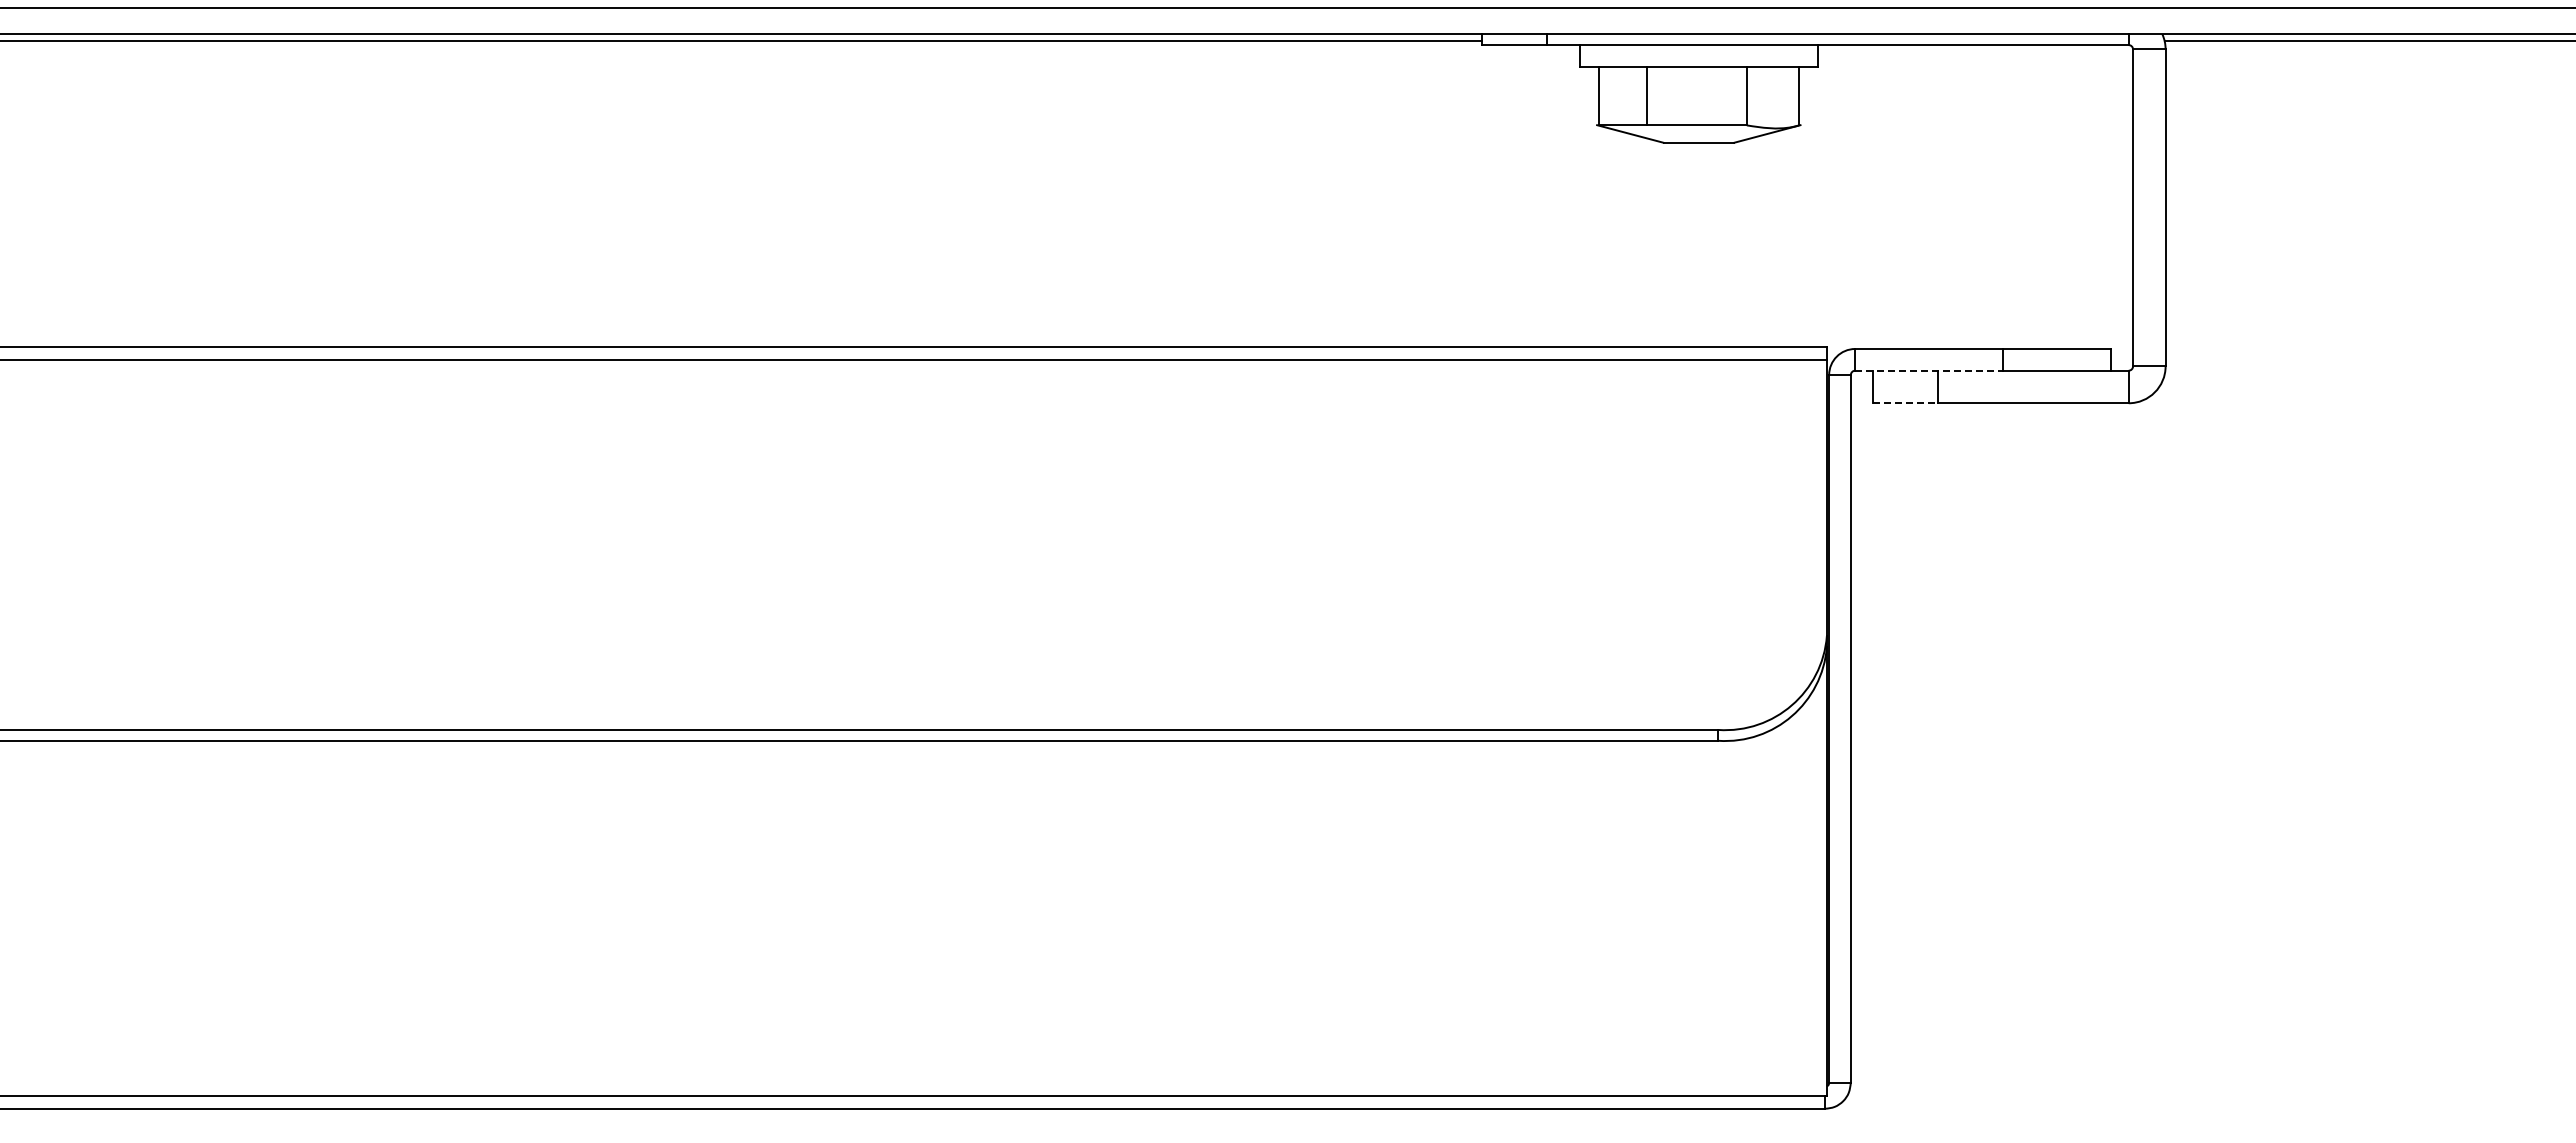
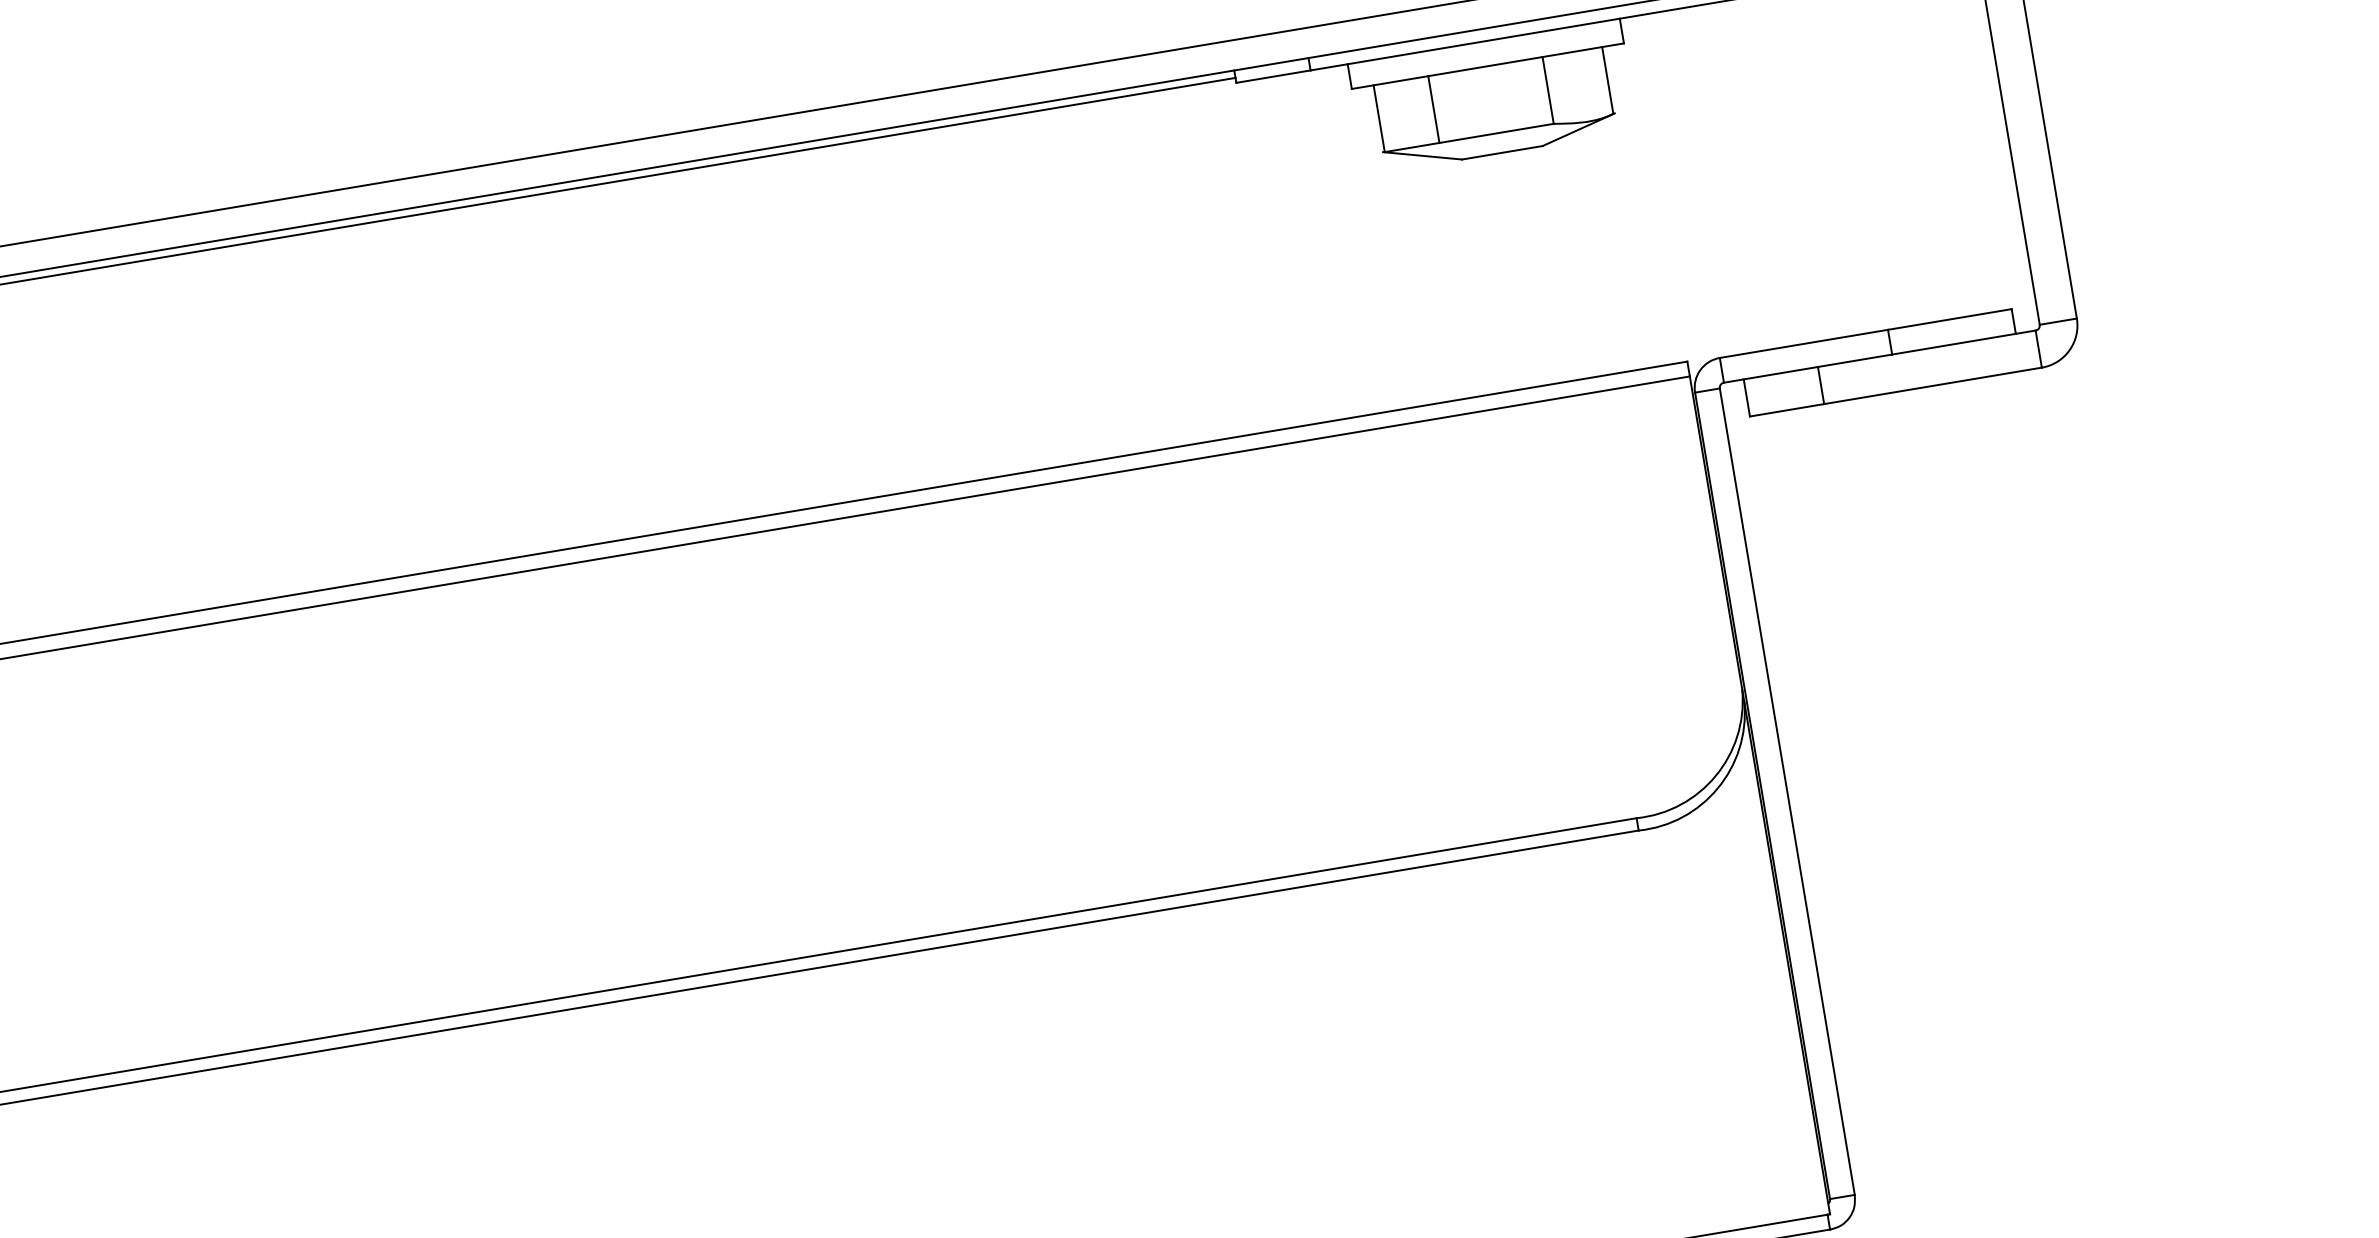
line: (1929, 370) -> (1808, 368), dashed -> solid
line: (1905, 403) -> (1787, 410), dashed -> solid

